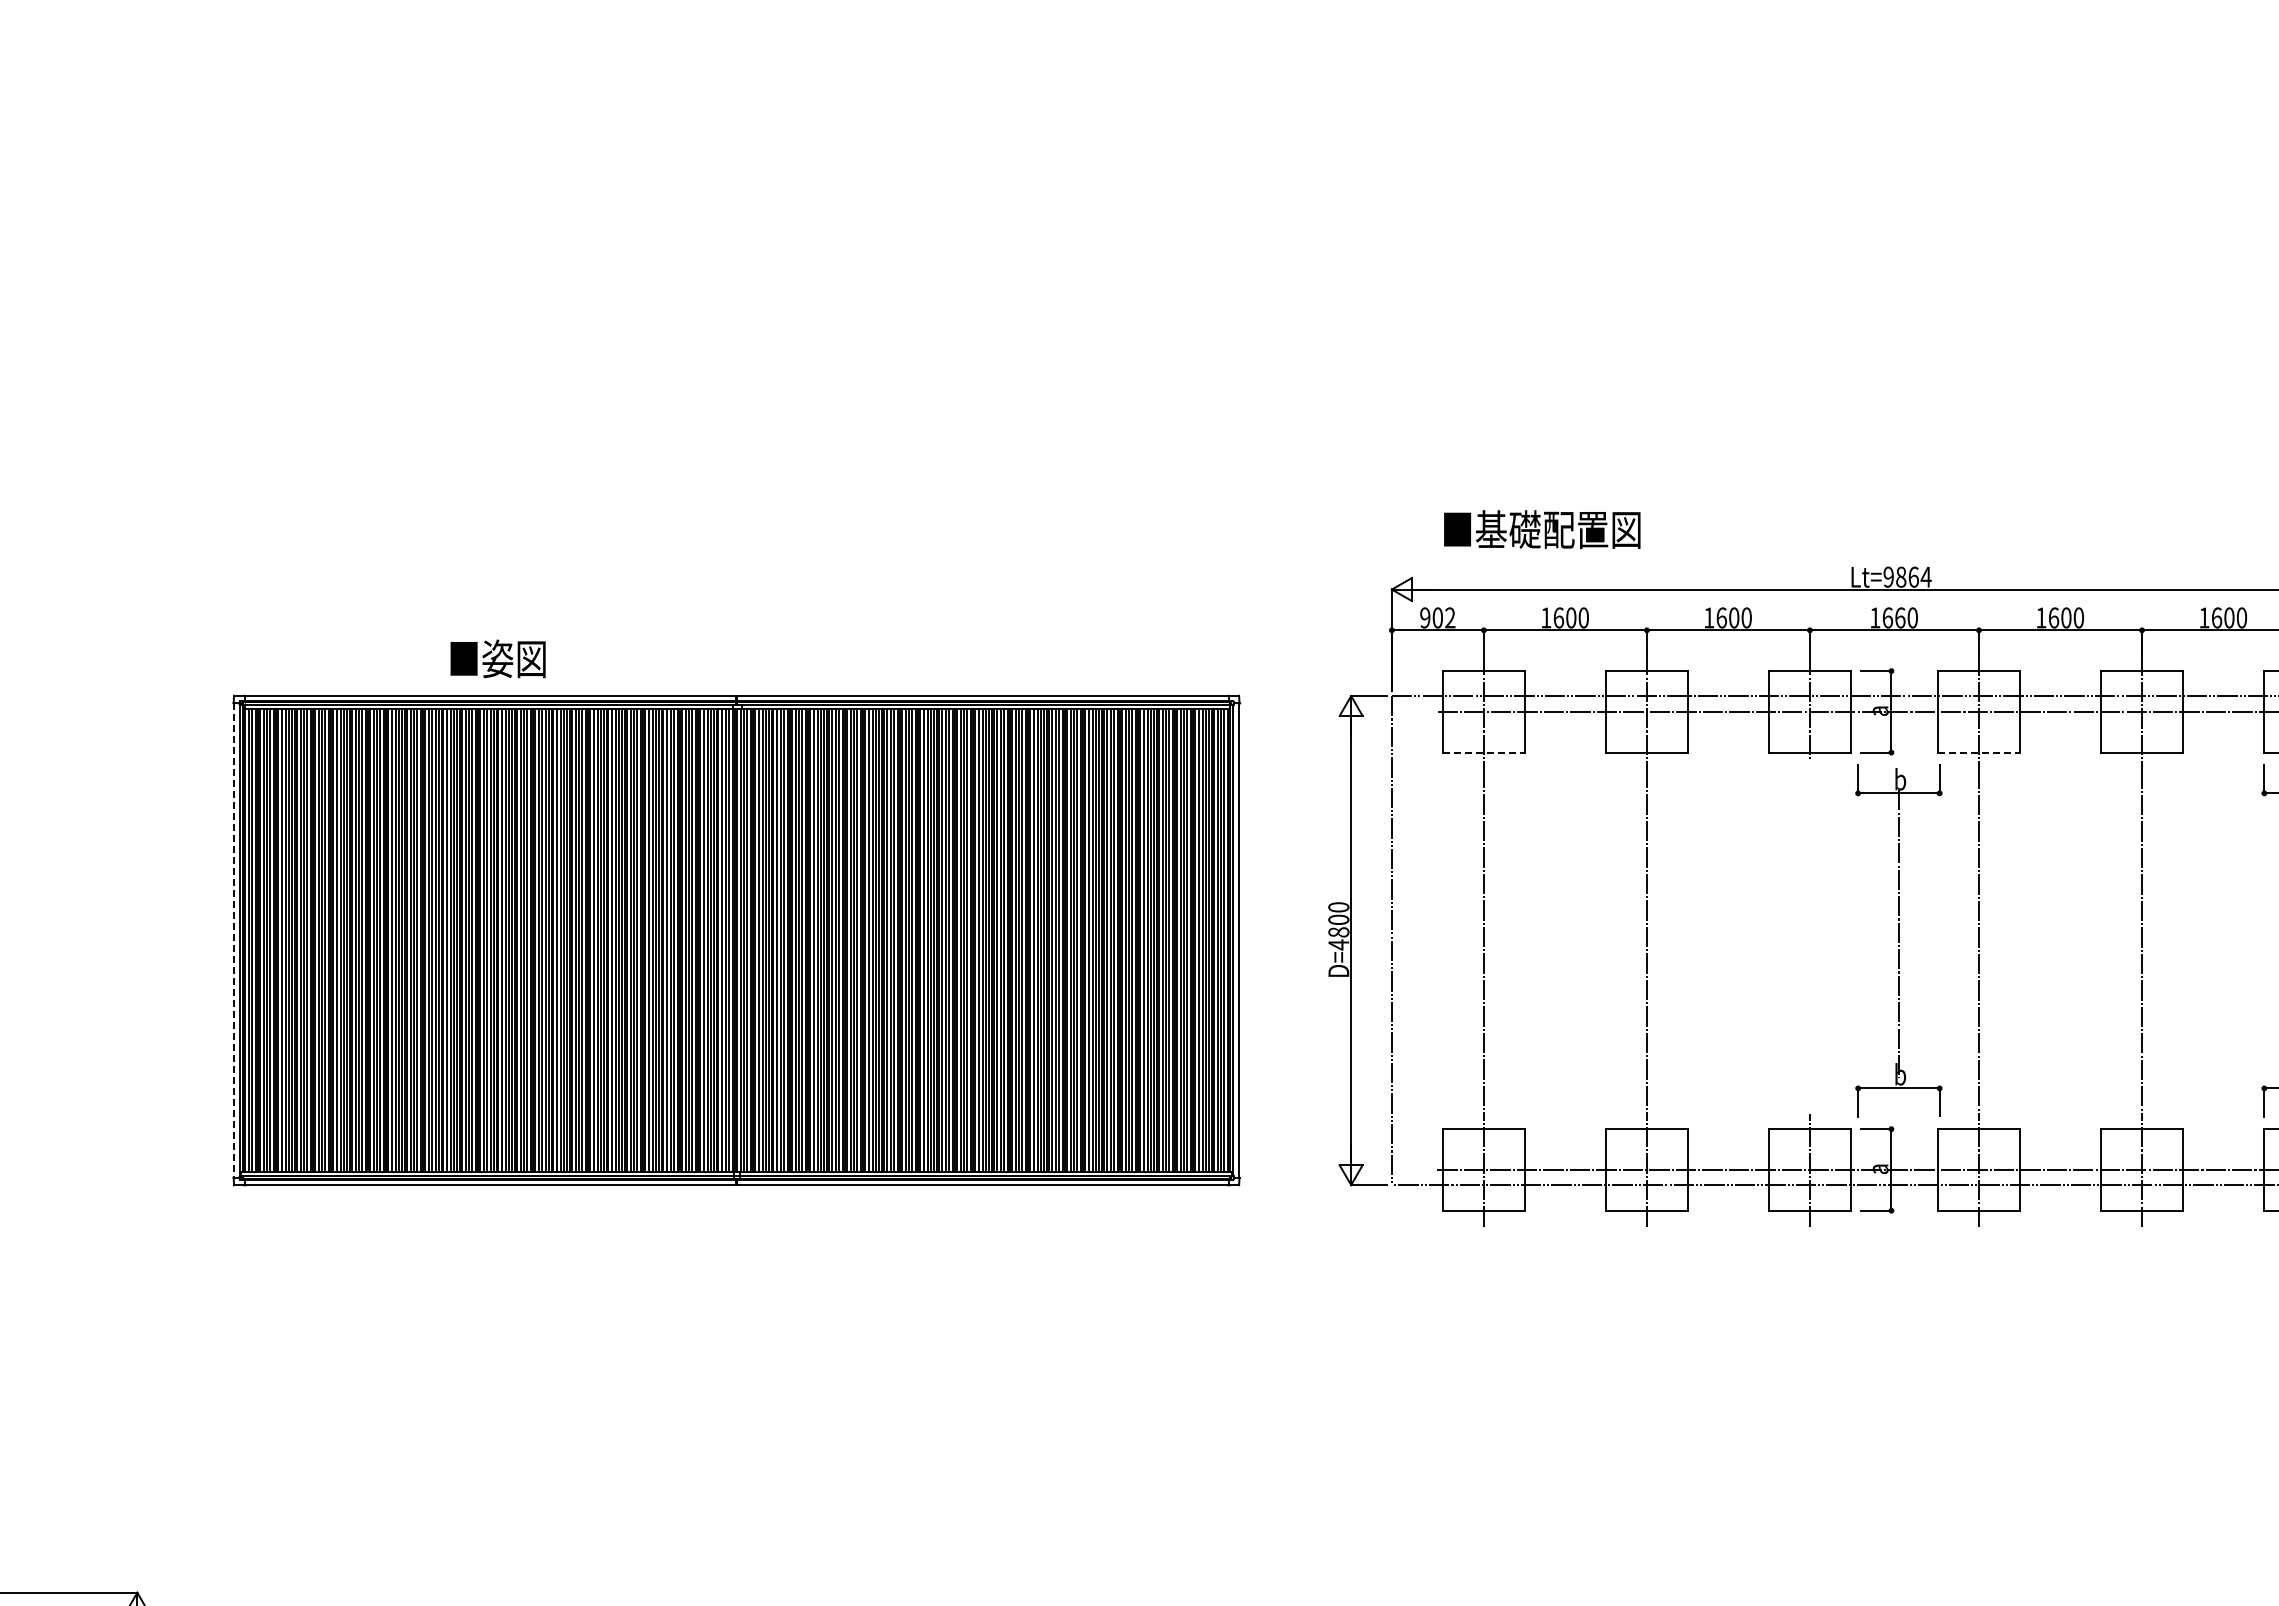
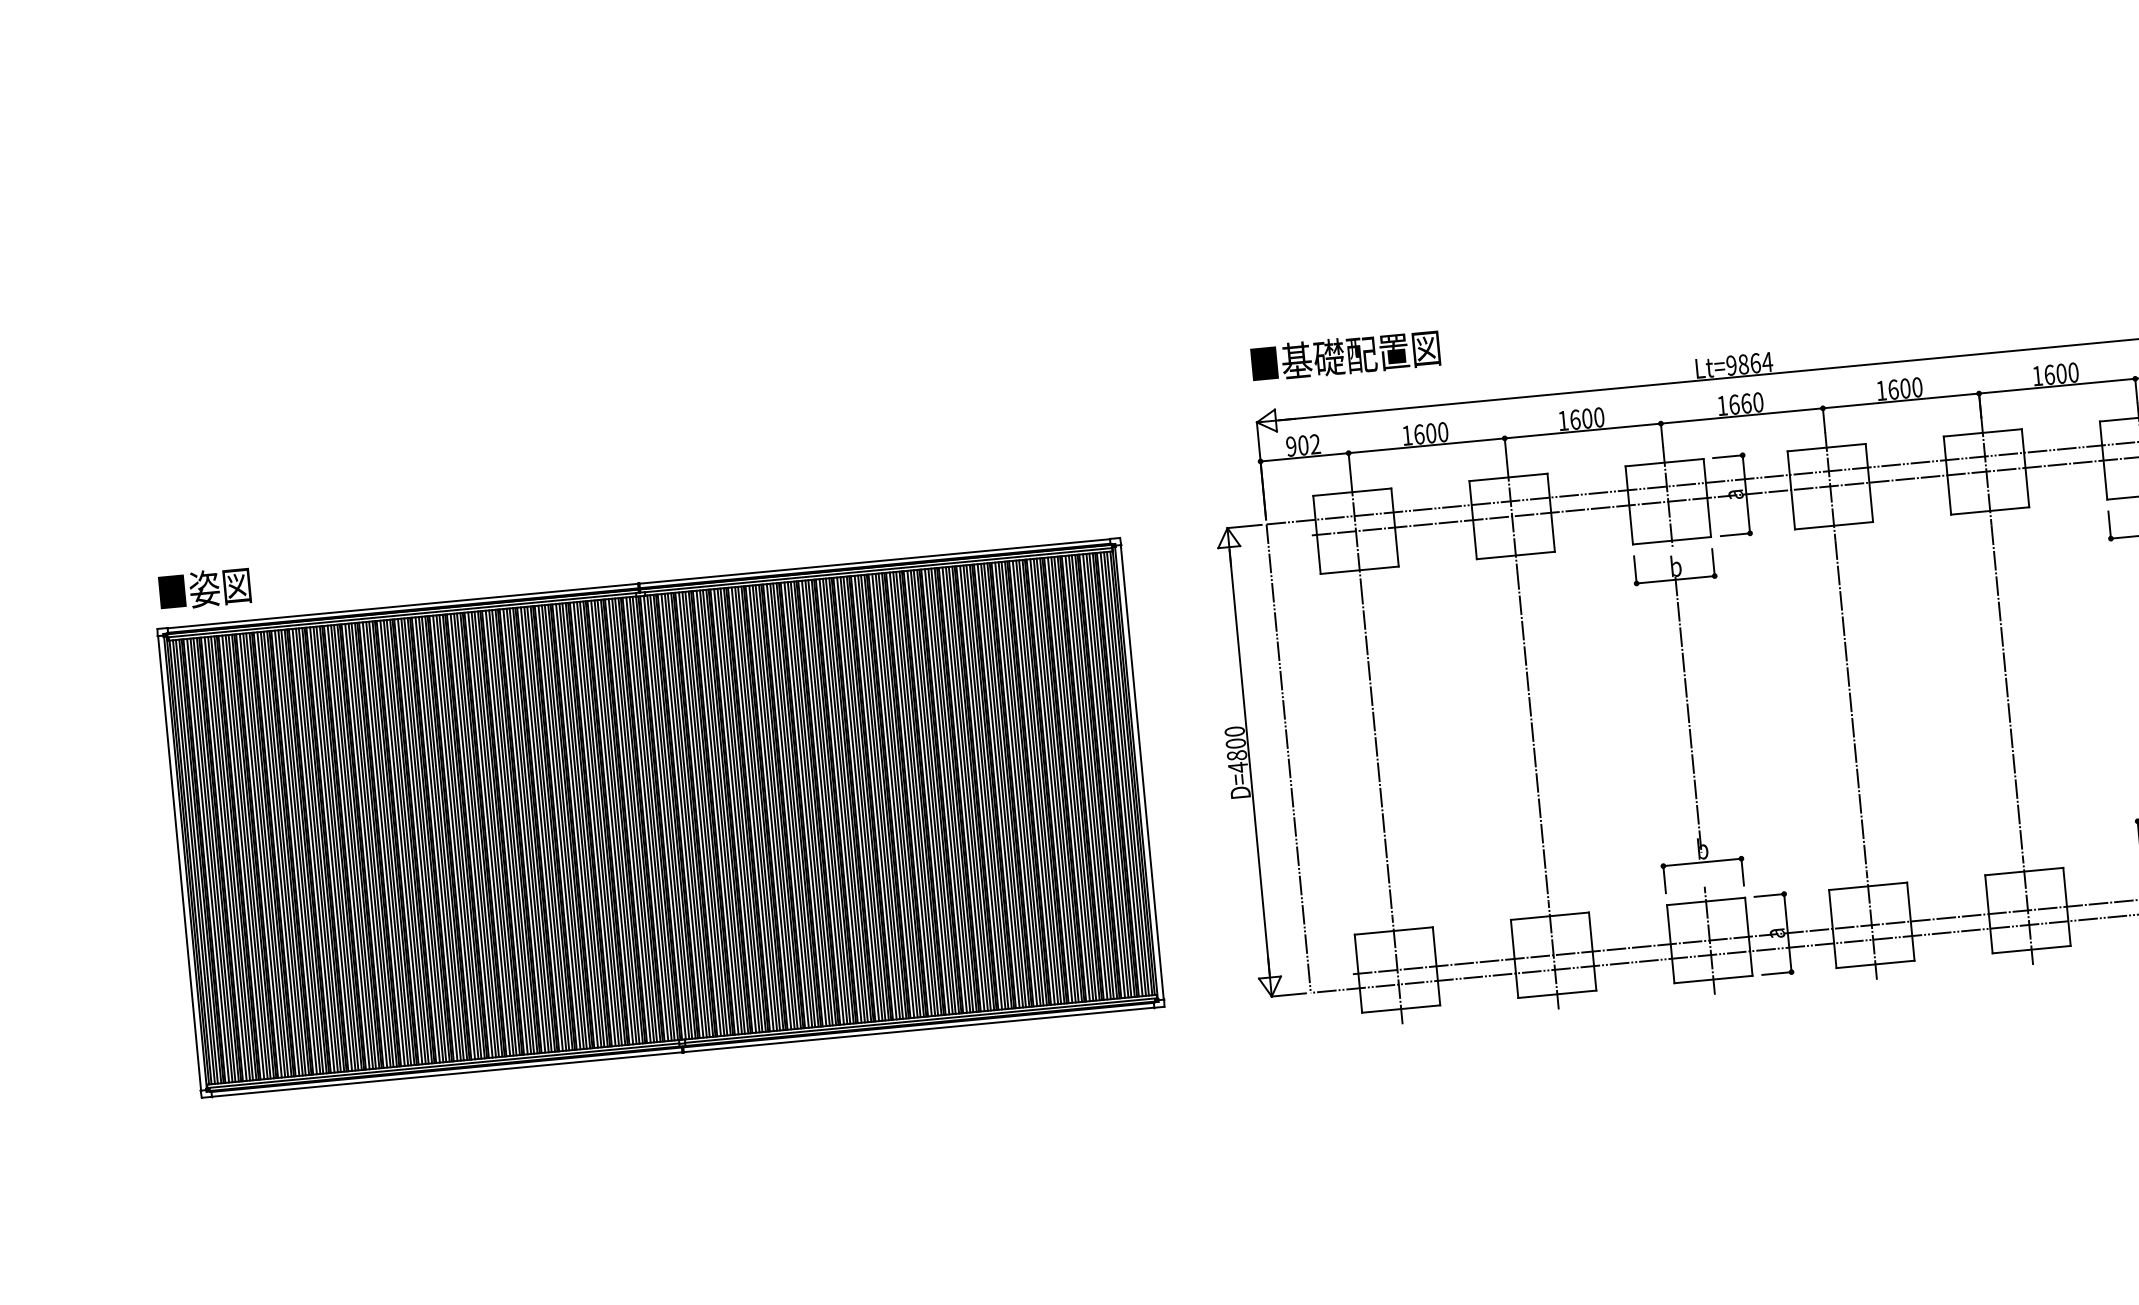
text: (1542, 529) -> (1345, 355), moved
text: (497, 658) -> (204, 588), moved
line: (1483, 752) -> (1359, 570), dashed -> solid
line: (1979, 752) -> (1834, 525), dashed -> solid
line: (234, 940) -> (180, 863), dashed -> solid
part: (1898, 940) -> (1688, 720), moved

